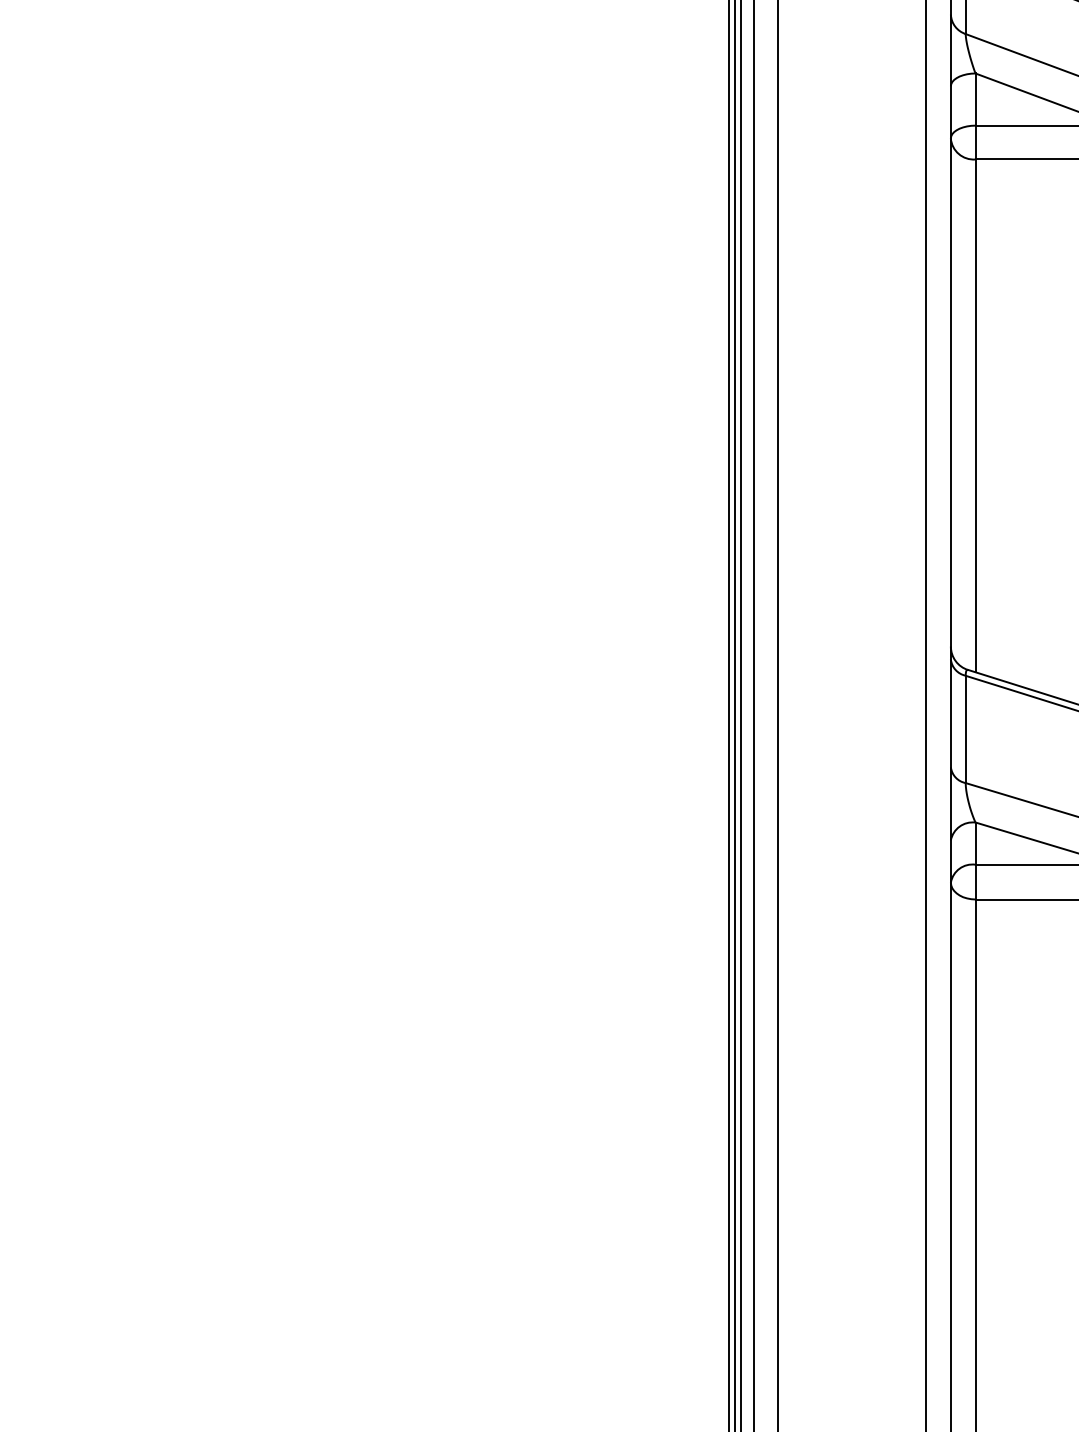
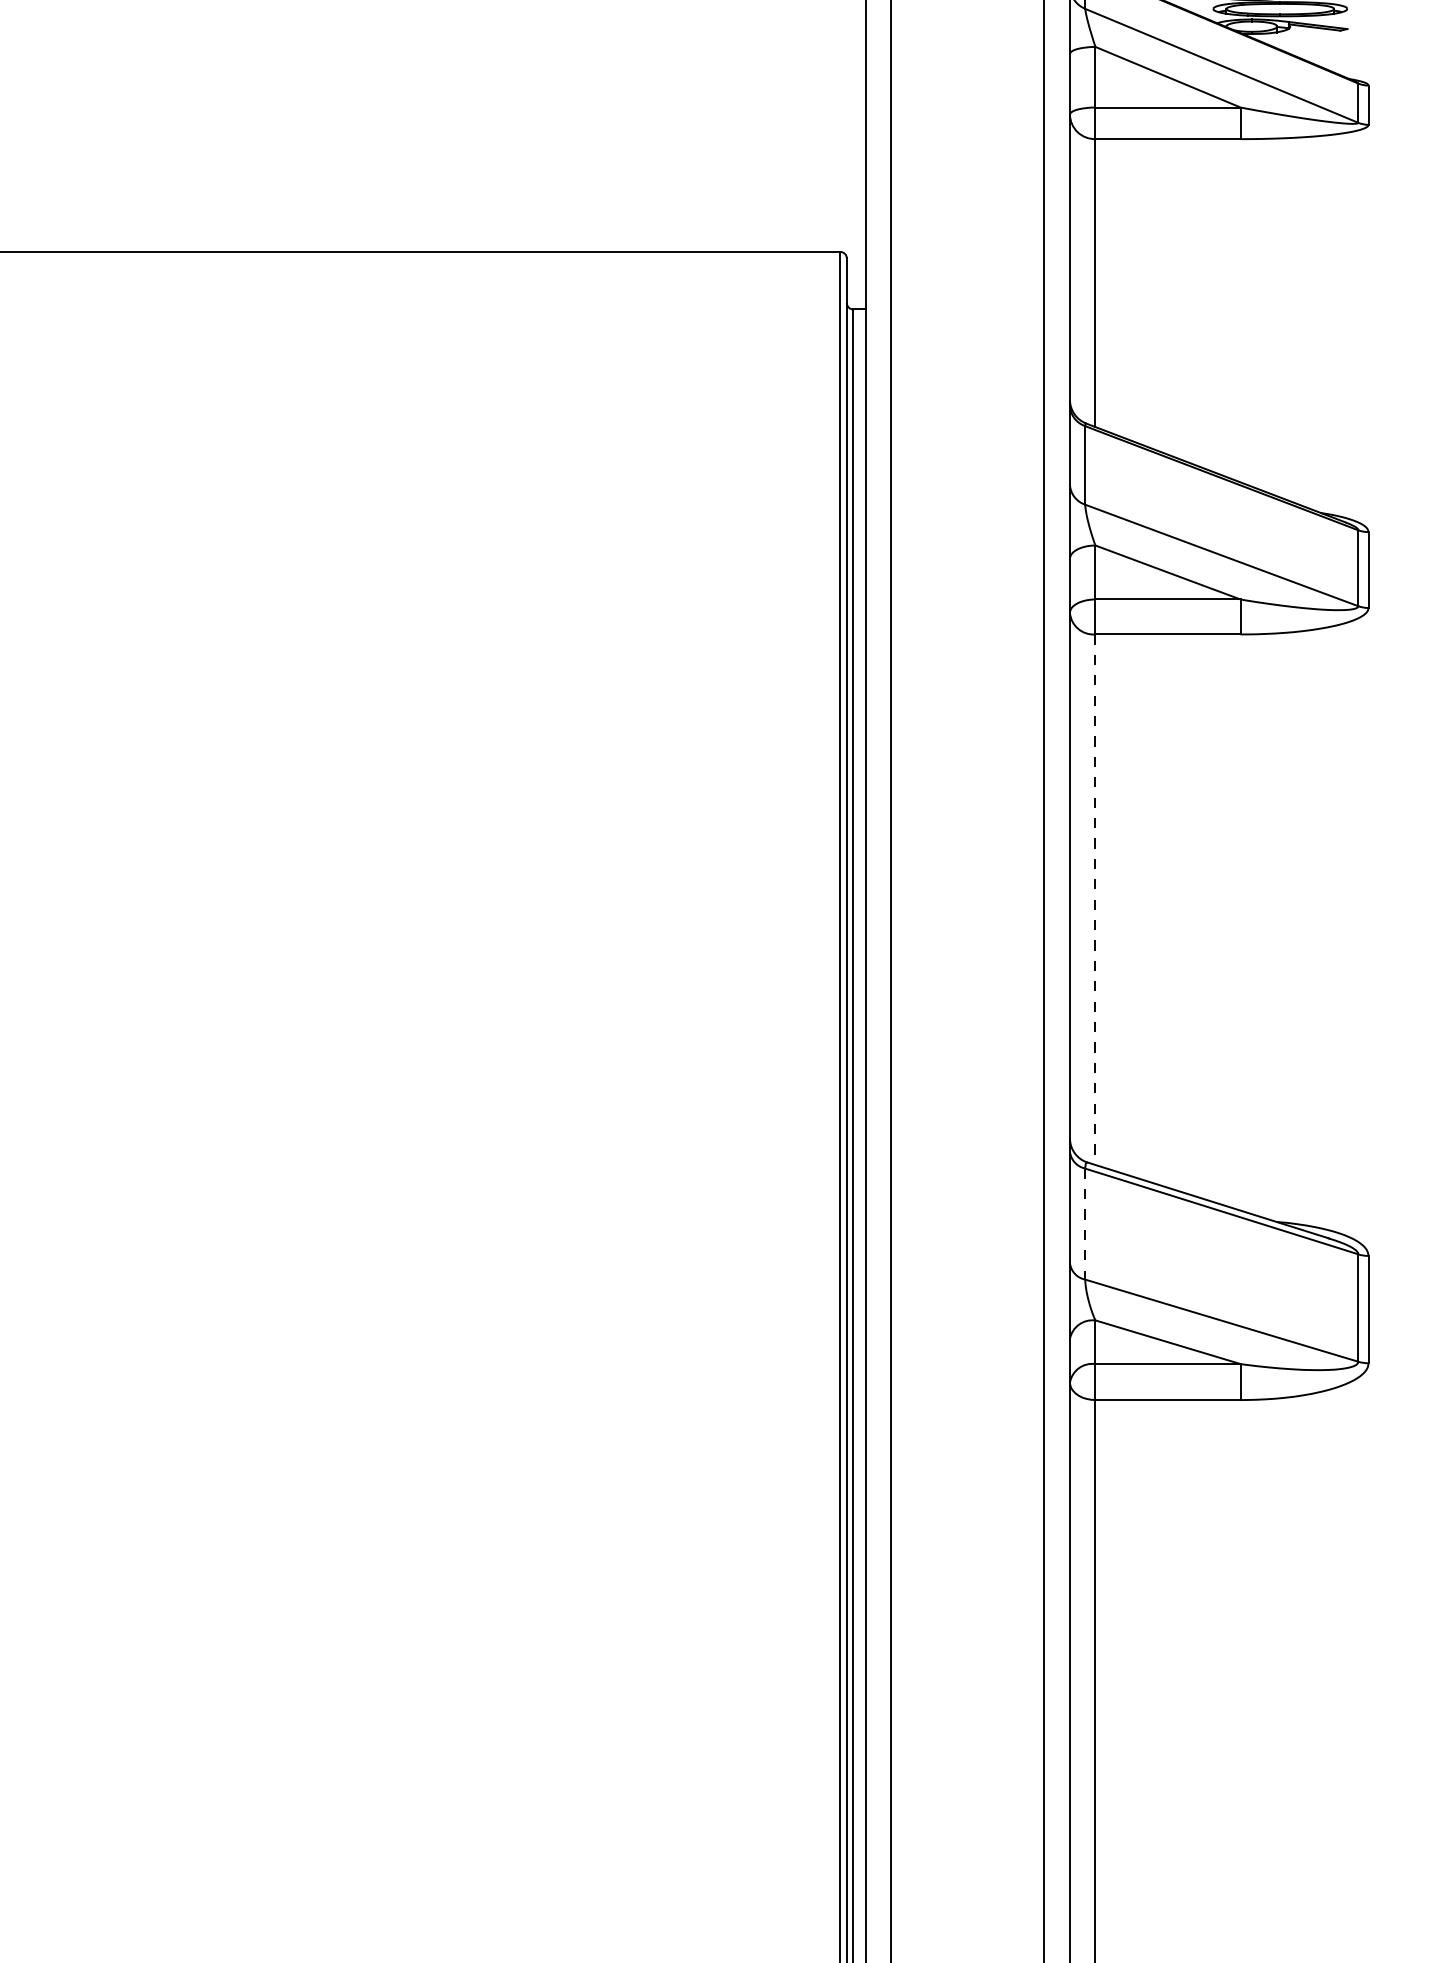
line: (975, 416) -> (1095, 900), solid -> dashed
line: (965, 729) -> (1085, 1224), solid -> dashed

